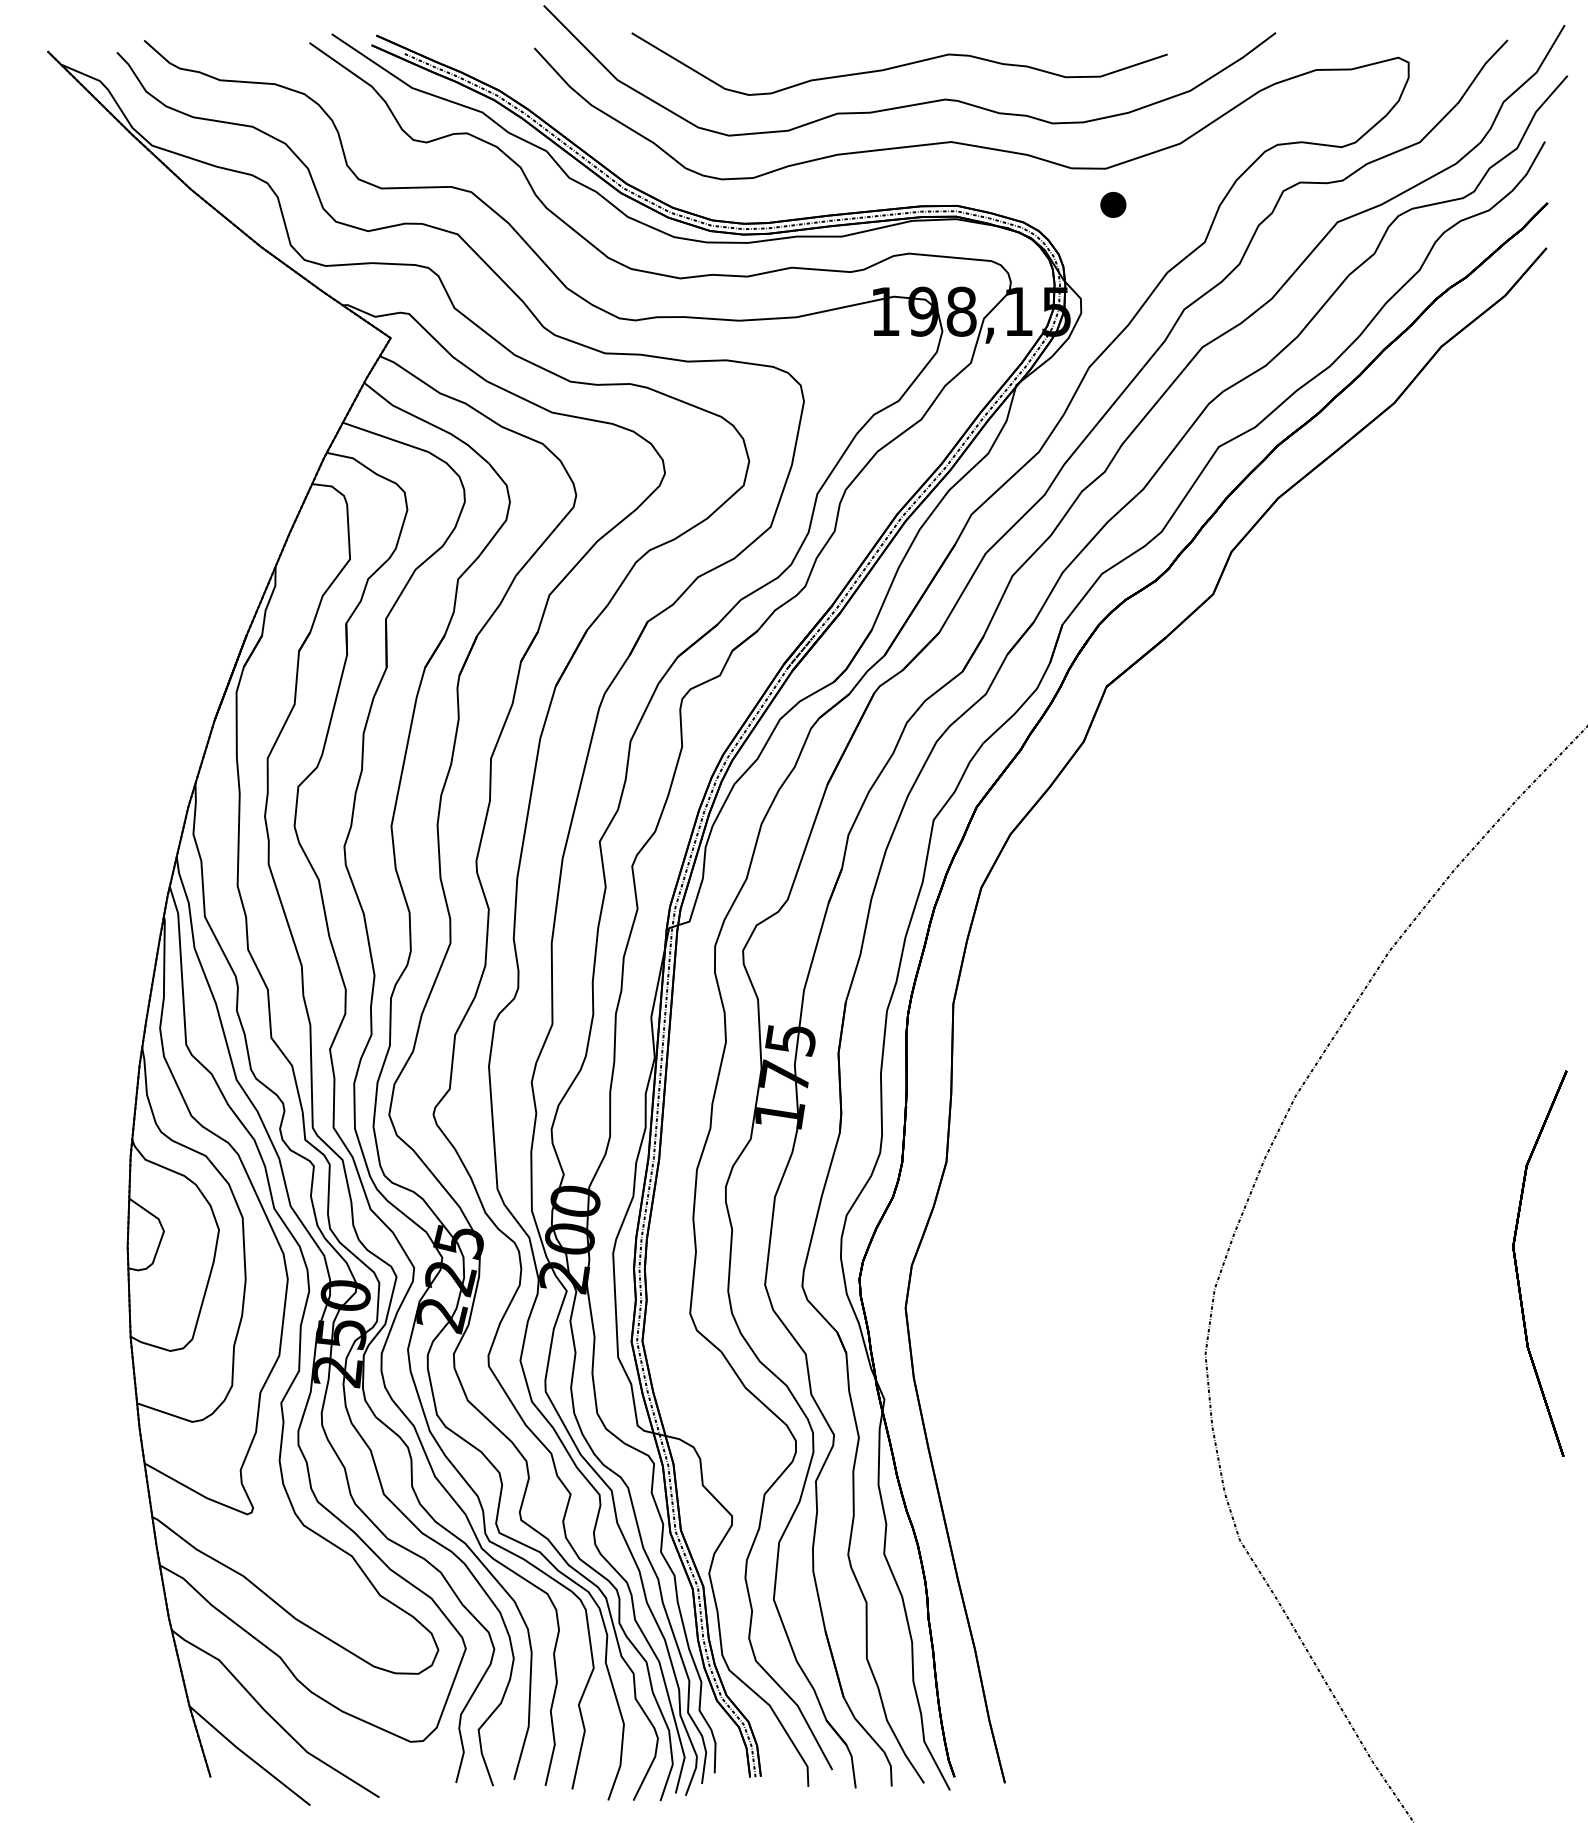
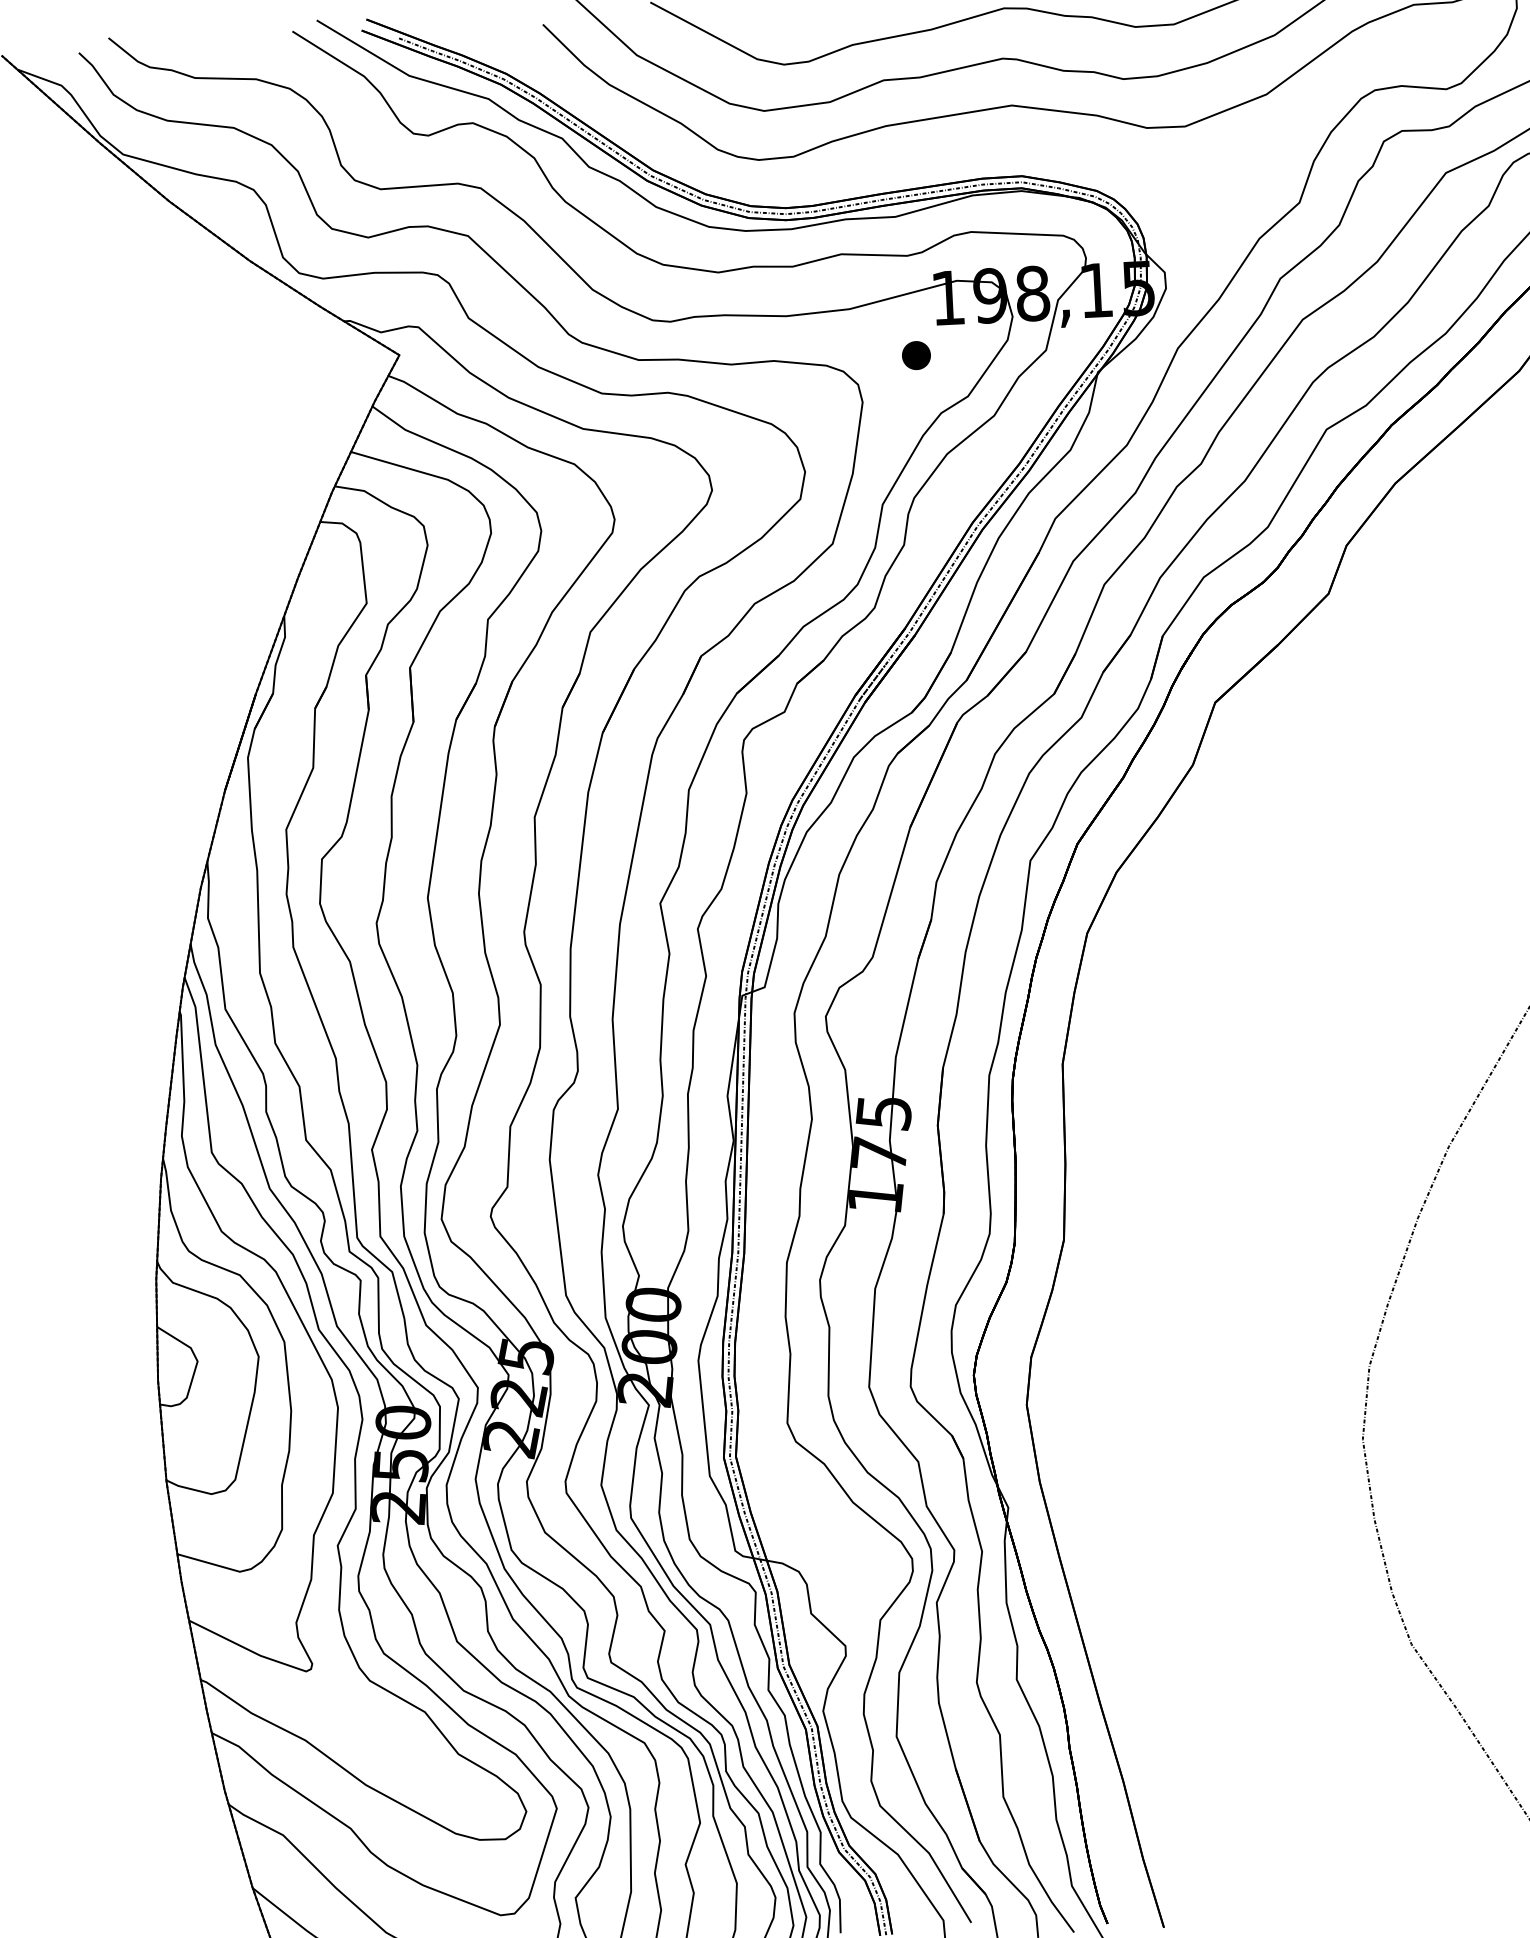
part: (1113, 204) -> (916, 355), moved

